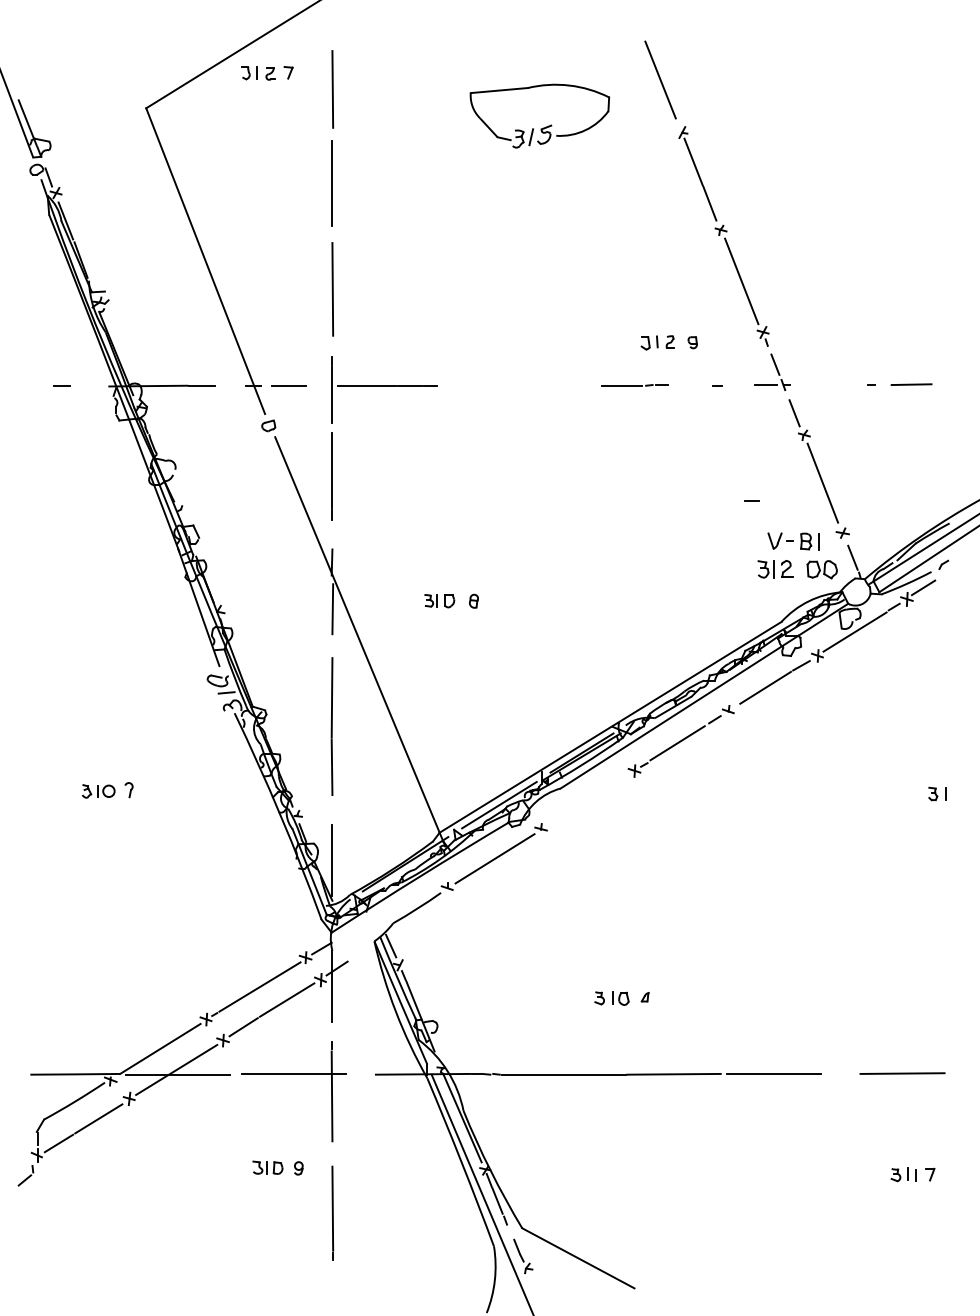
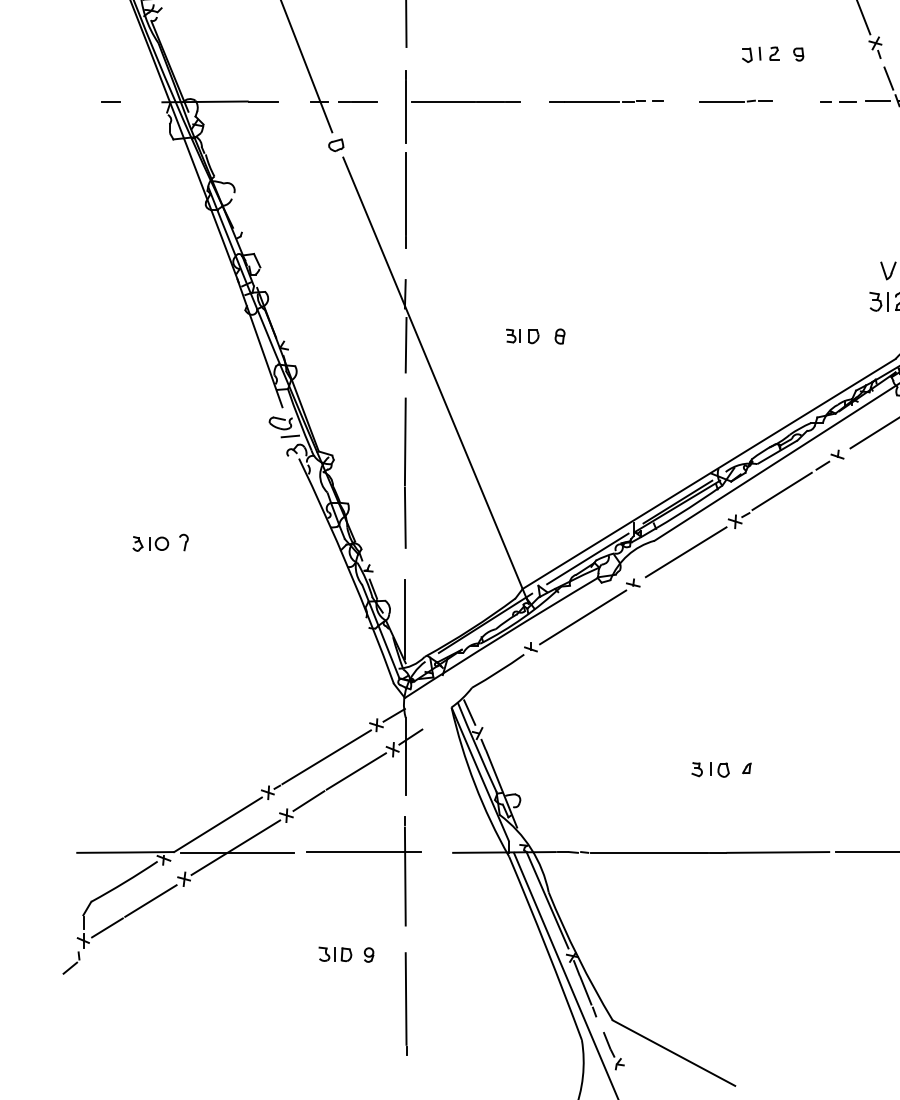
line: (515, 385) -> (605, 101), added
line: (751, 500) -> (847, 101), moved
line: (589, 798) -> (686, 551), added

